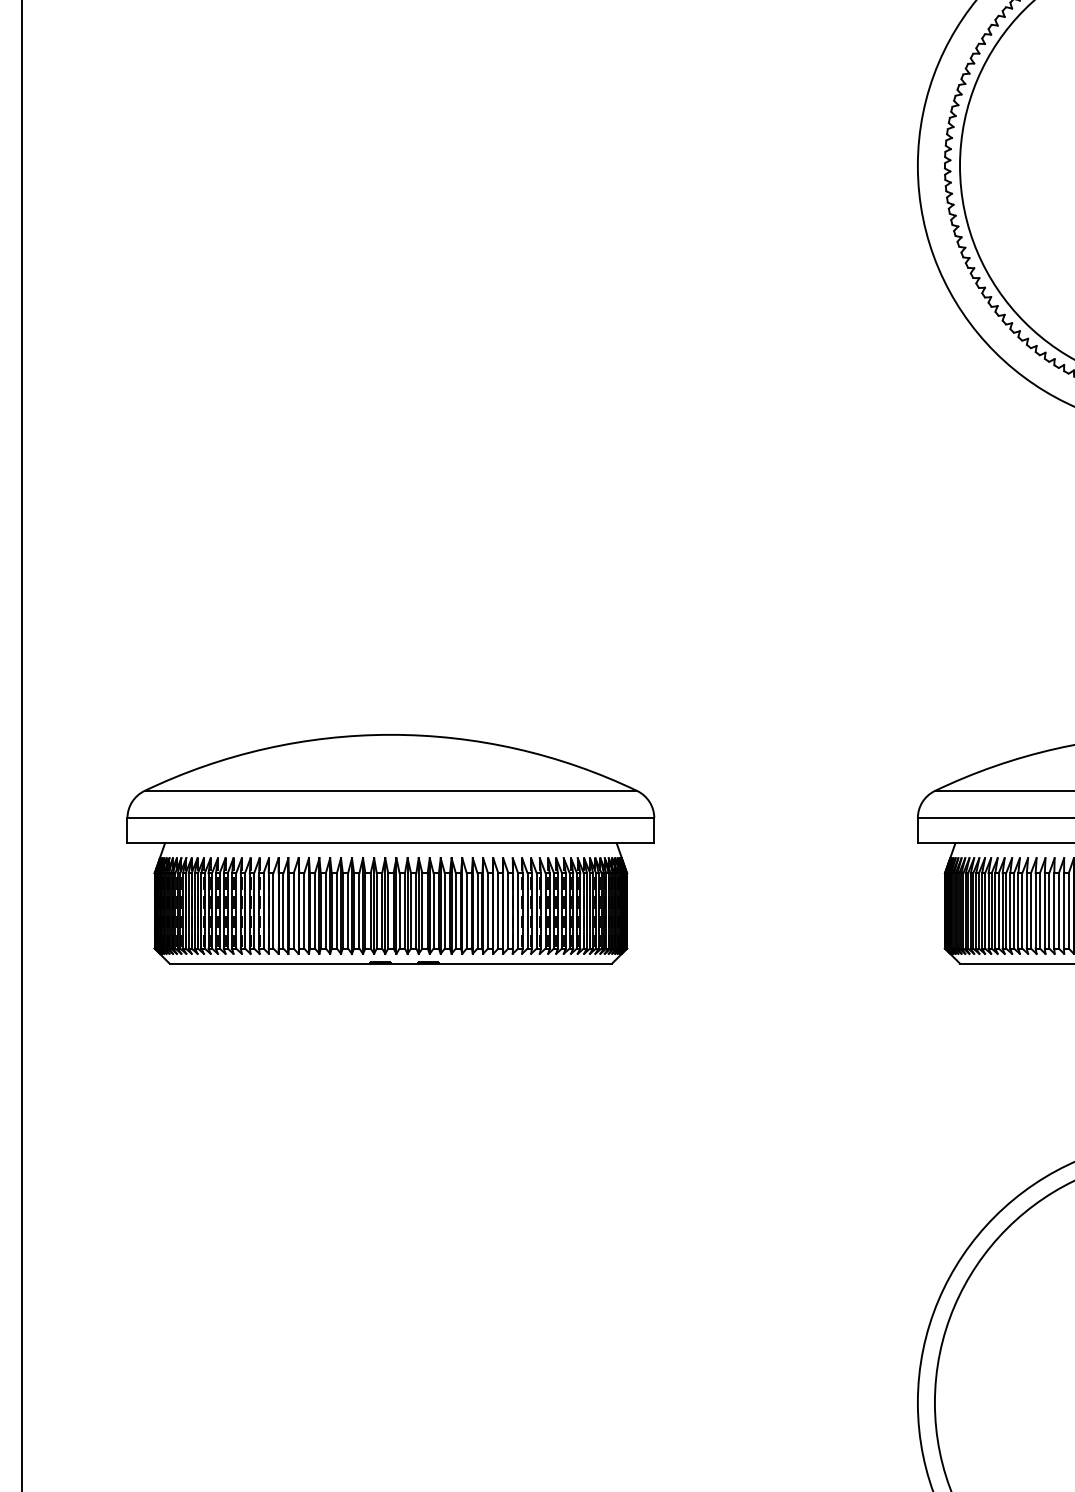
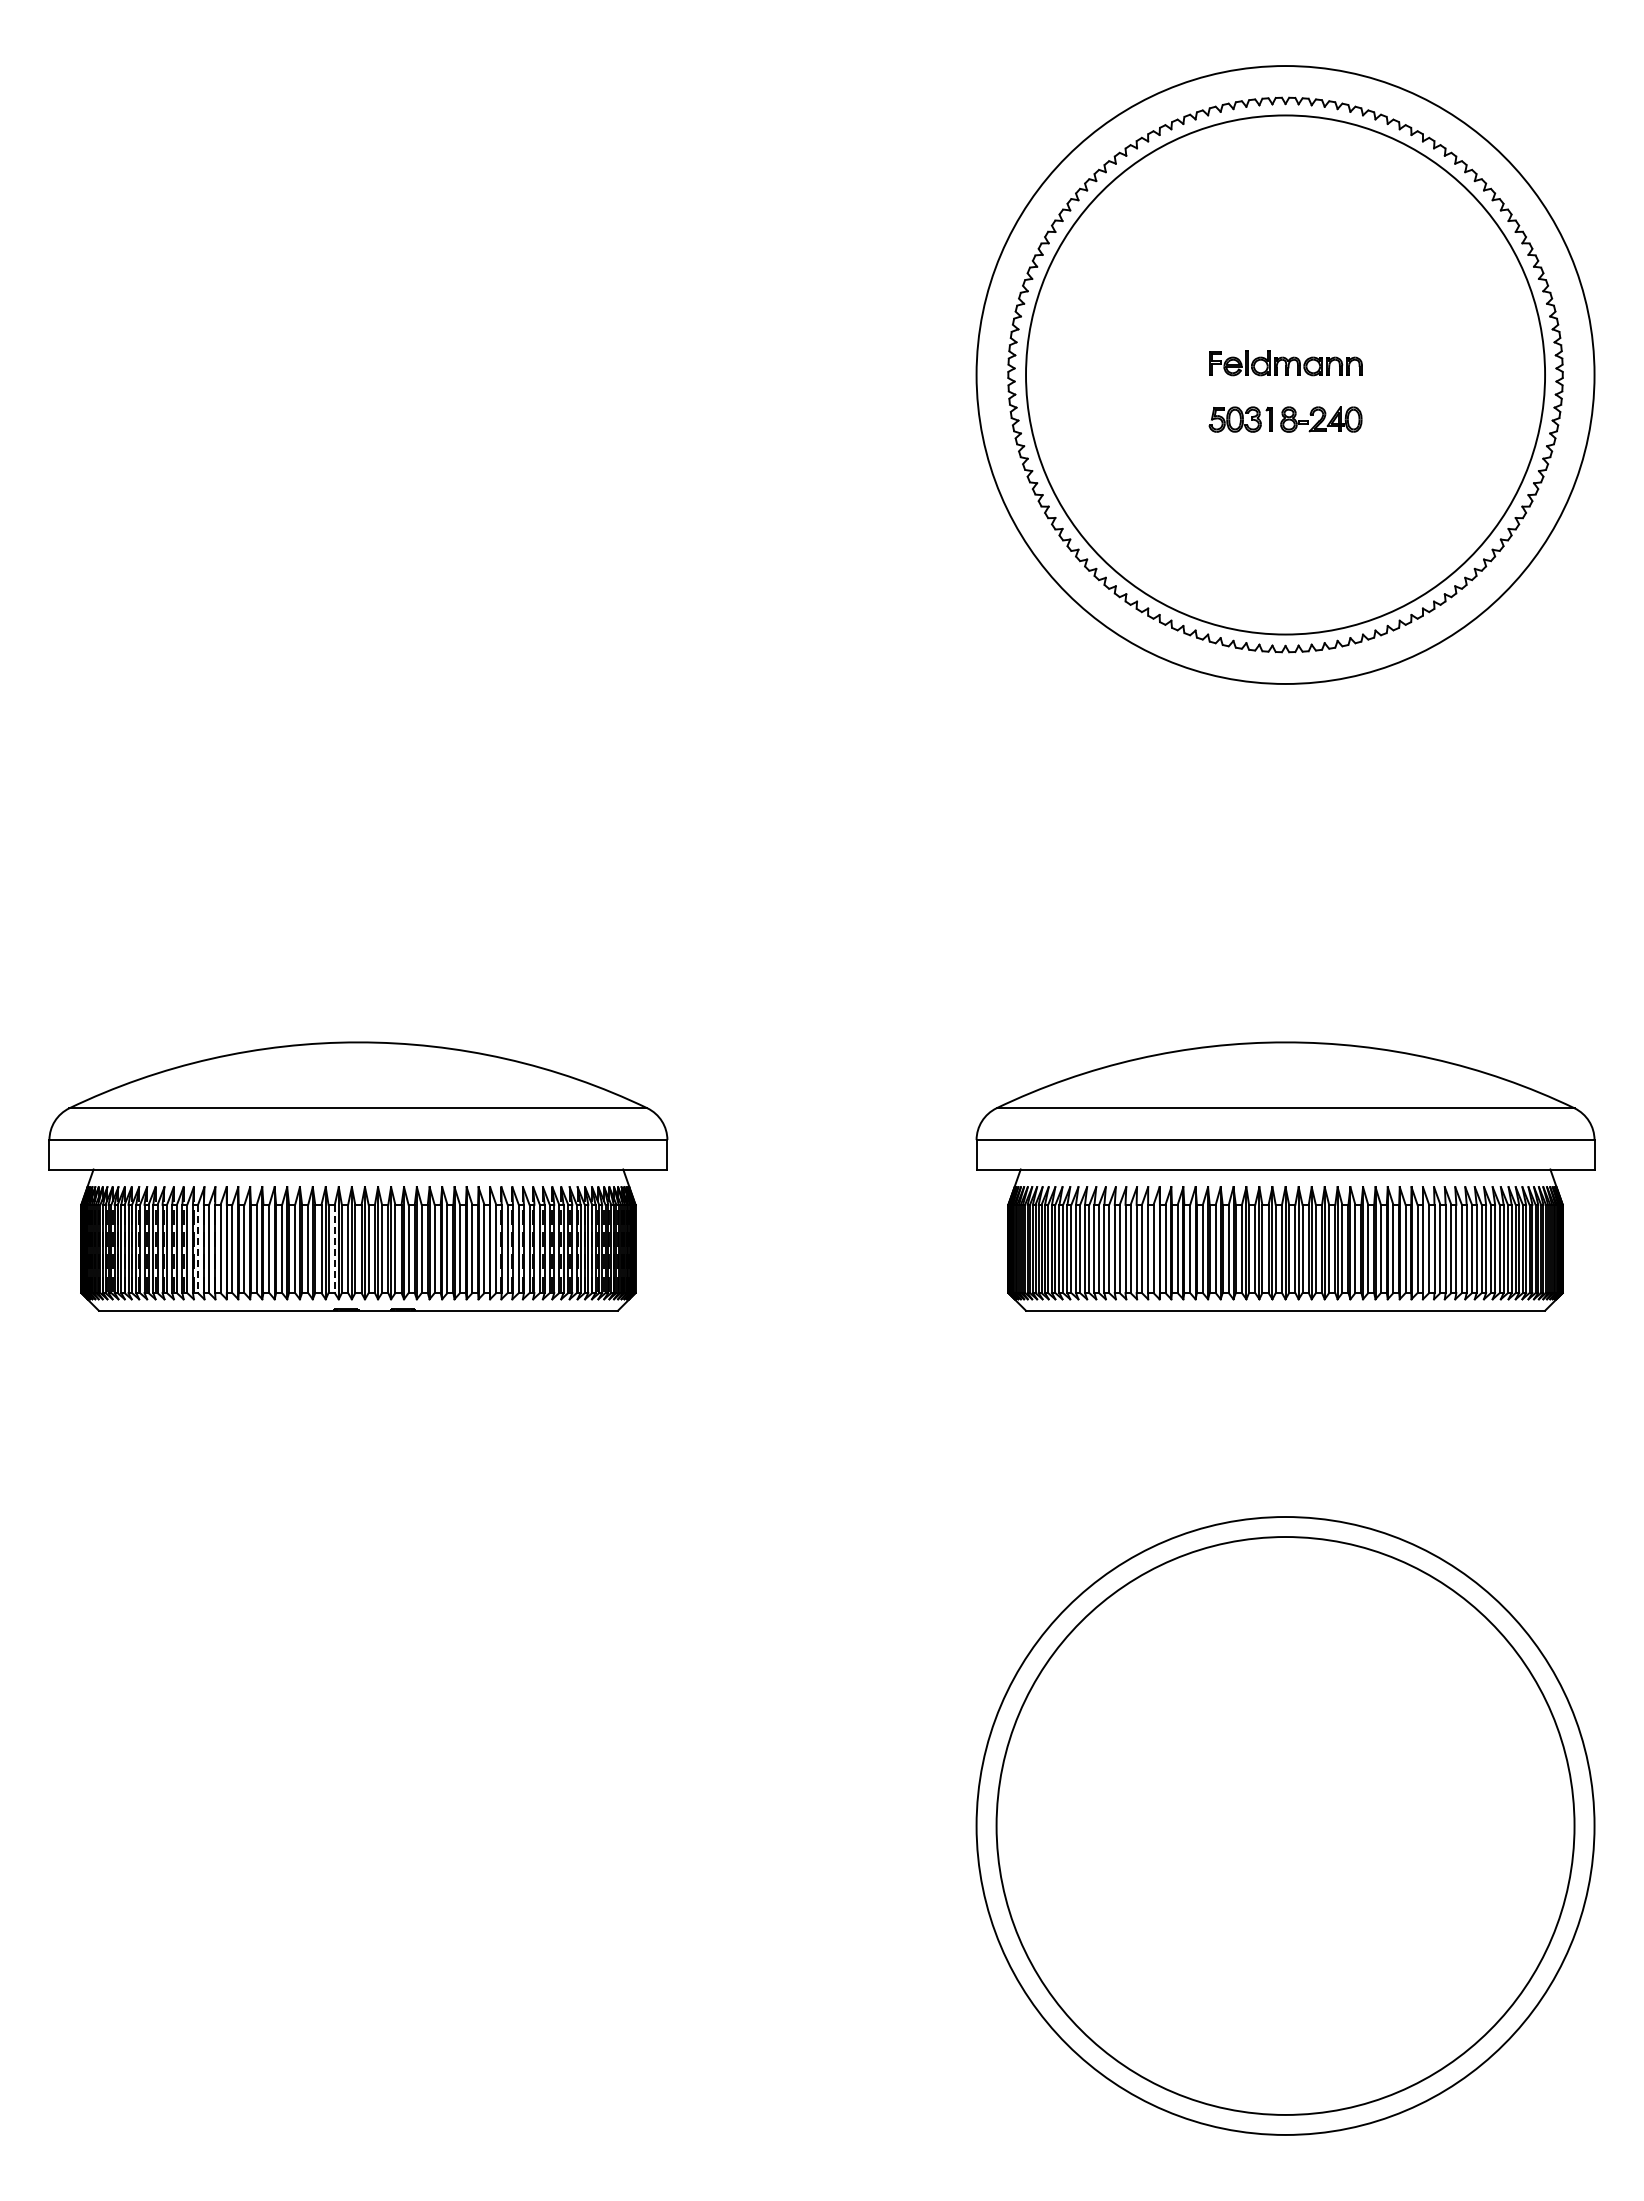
line: (254, 911) -> (198, 1249), solid -> dashed
line: (370, 911) -> (334, 1249), solid -> dashed

